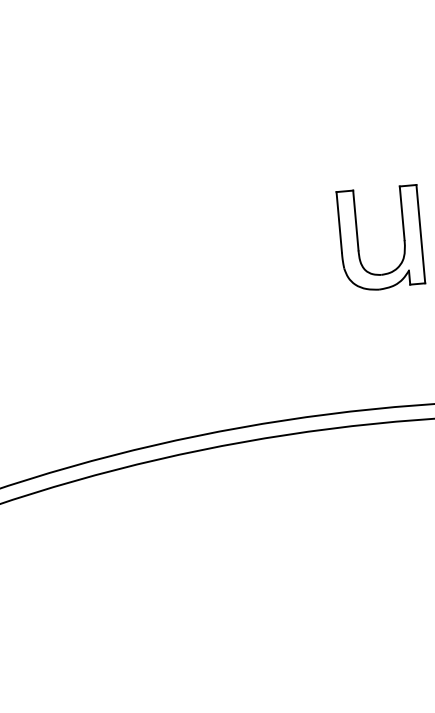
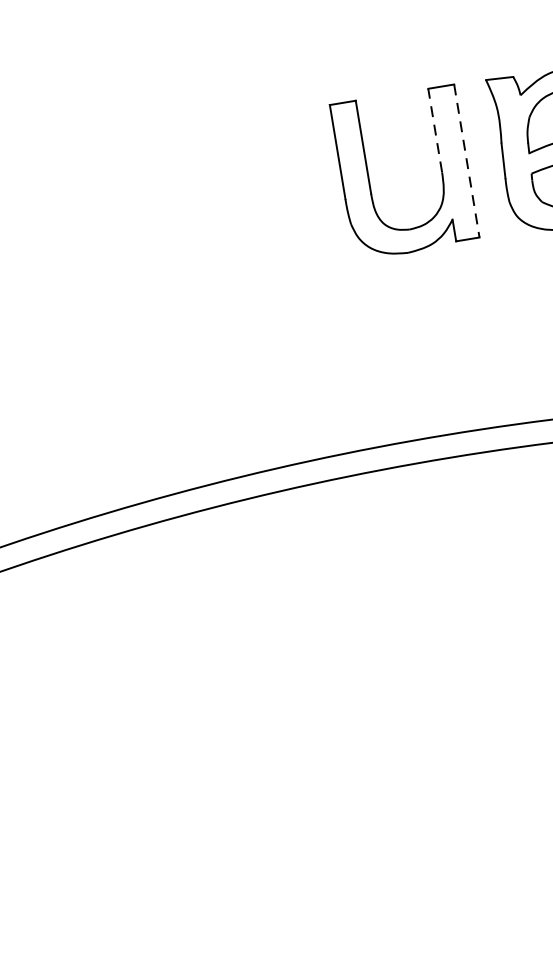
line: (402, 213) -> (435, 130), solid -> dashed
line: (420, 234) -> (466, 161), solid -> dashed

